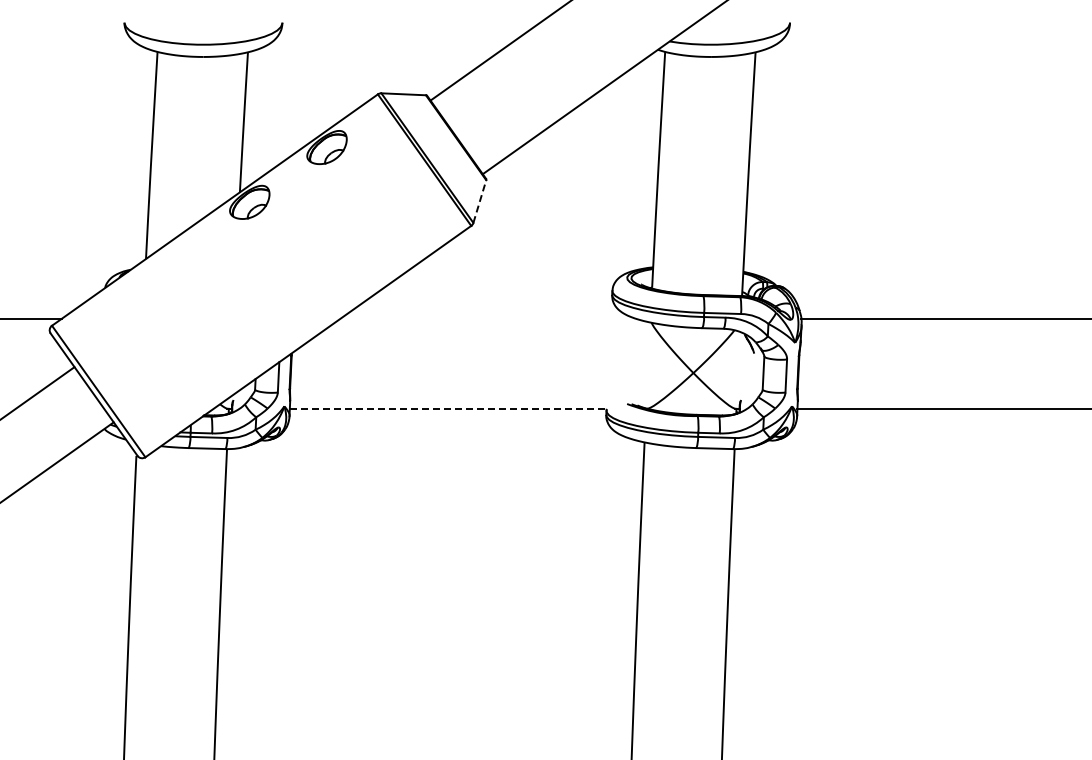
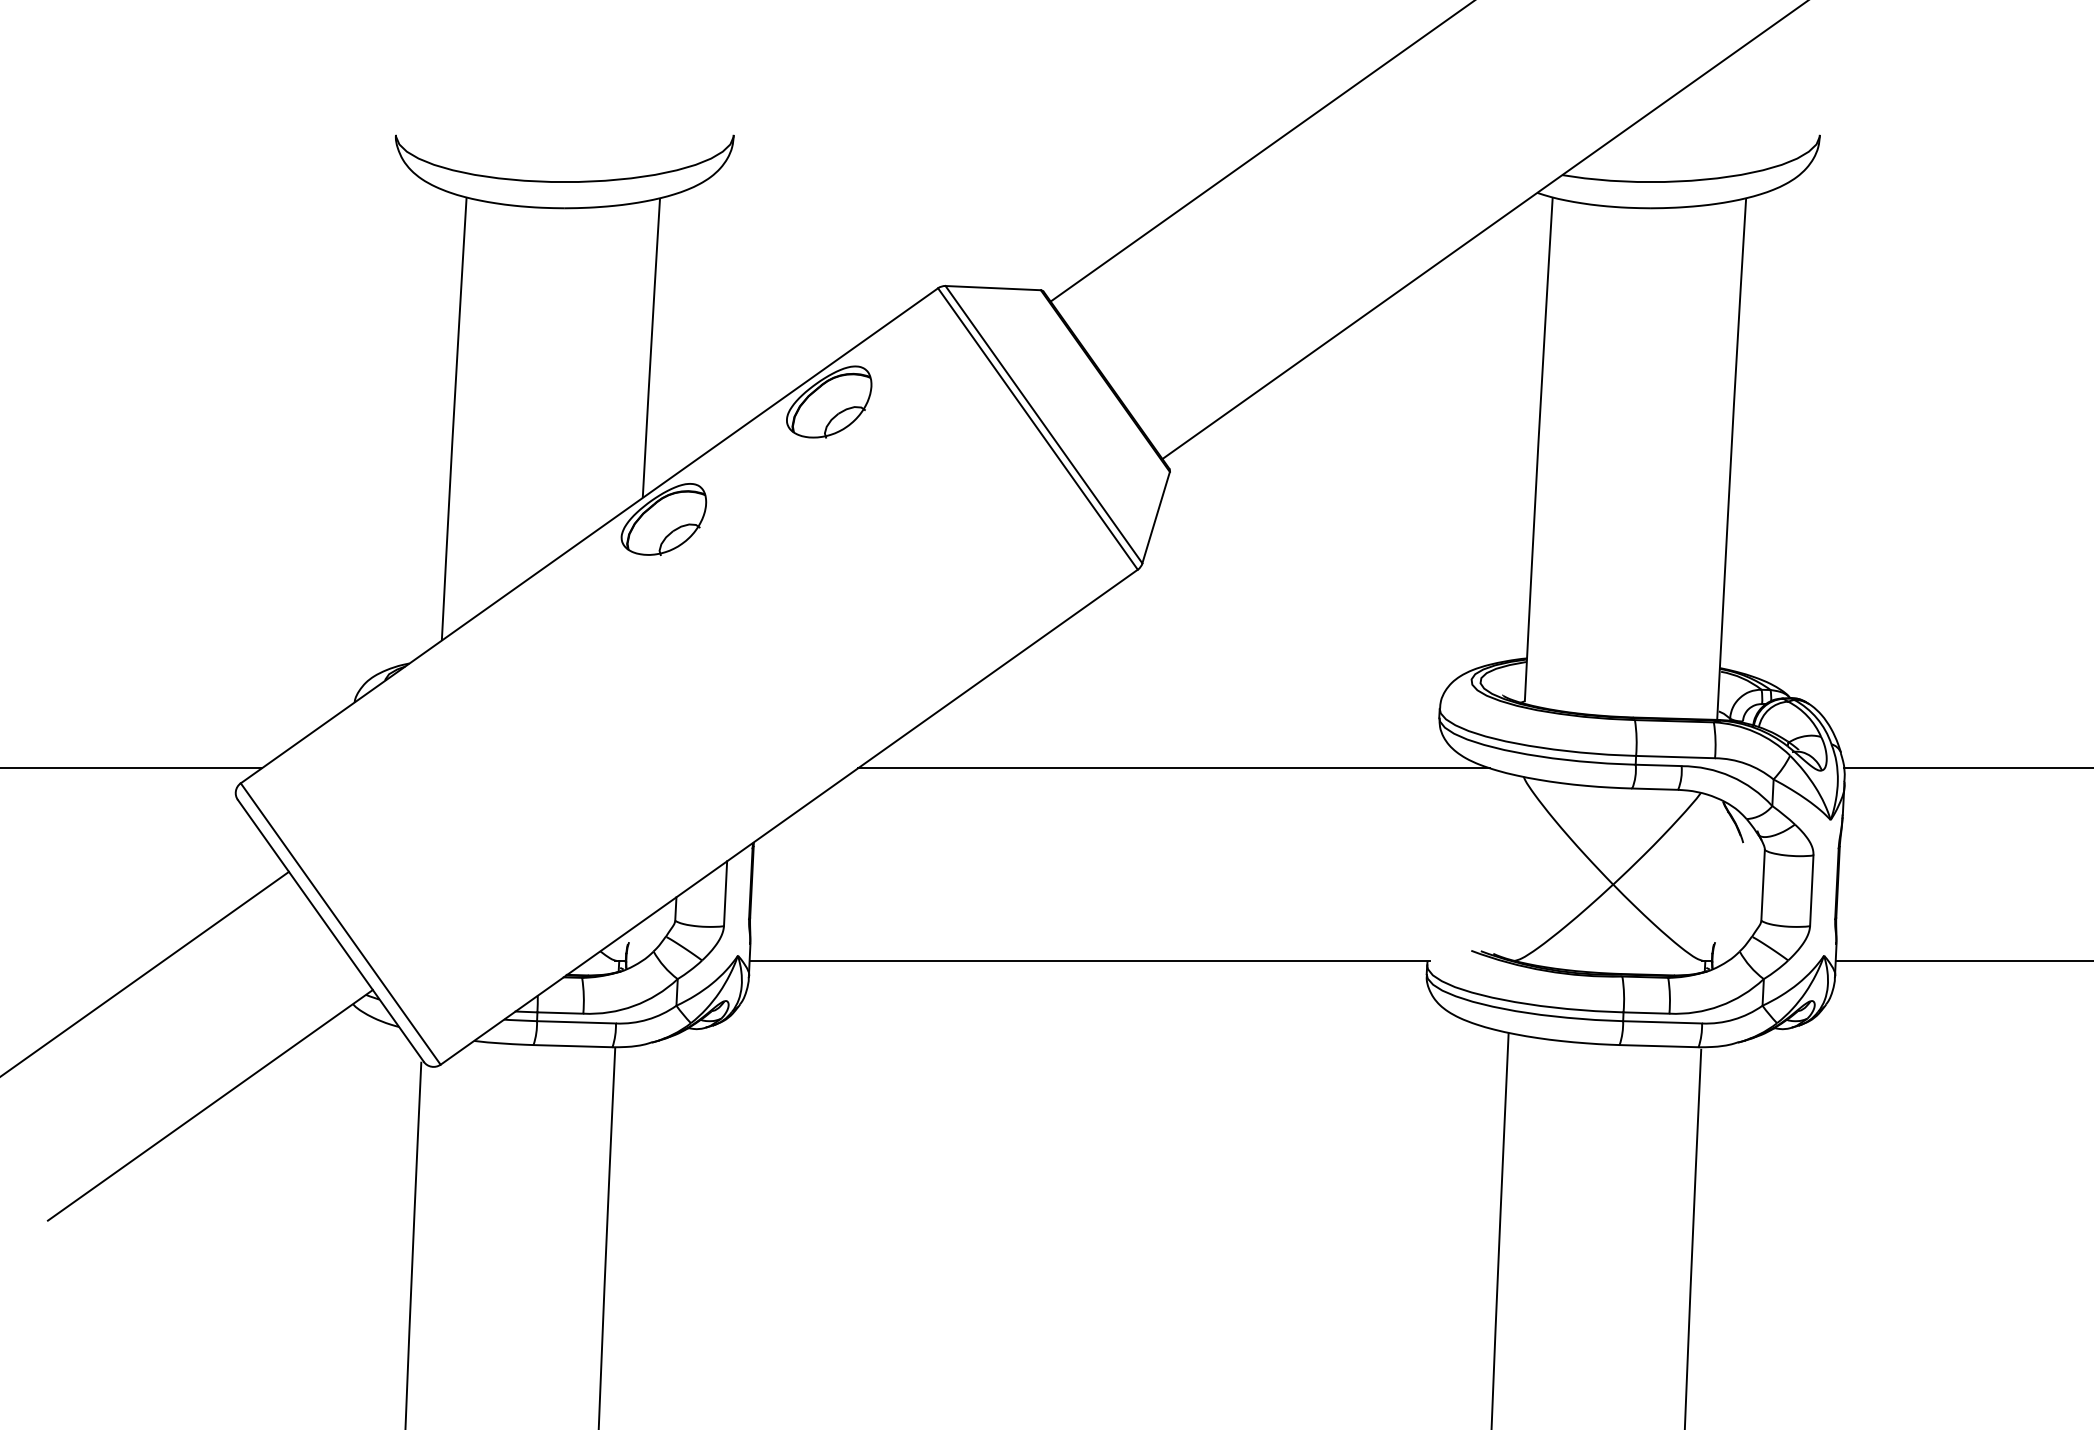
line: (479, 201) -> (1155, 517), dashed -> solid
line: (487, 318) -> (1172, 767), added
line: (449, 408) -> (1091, 960), dashed -> solid

